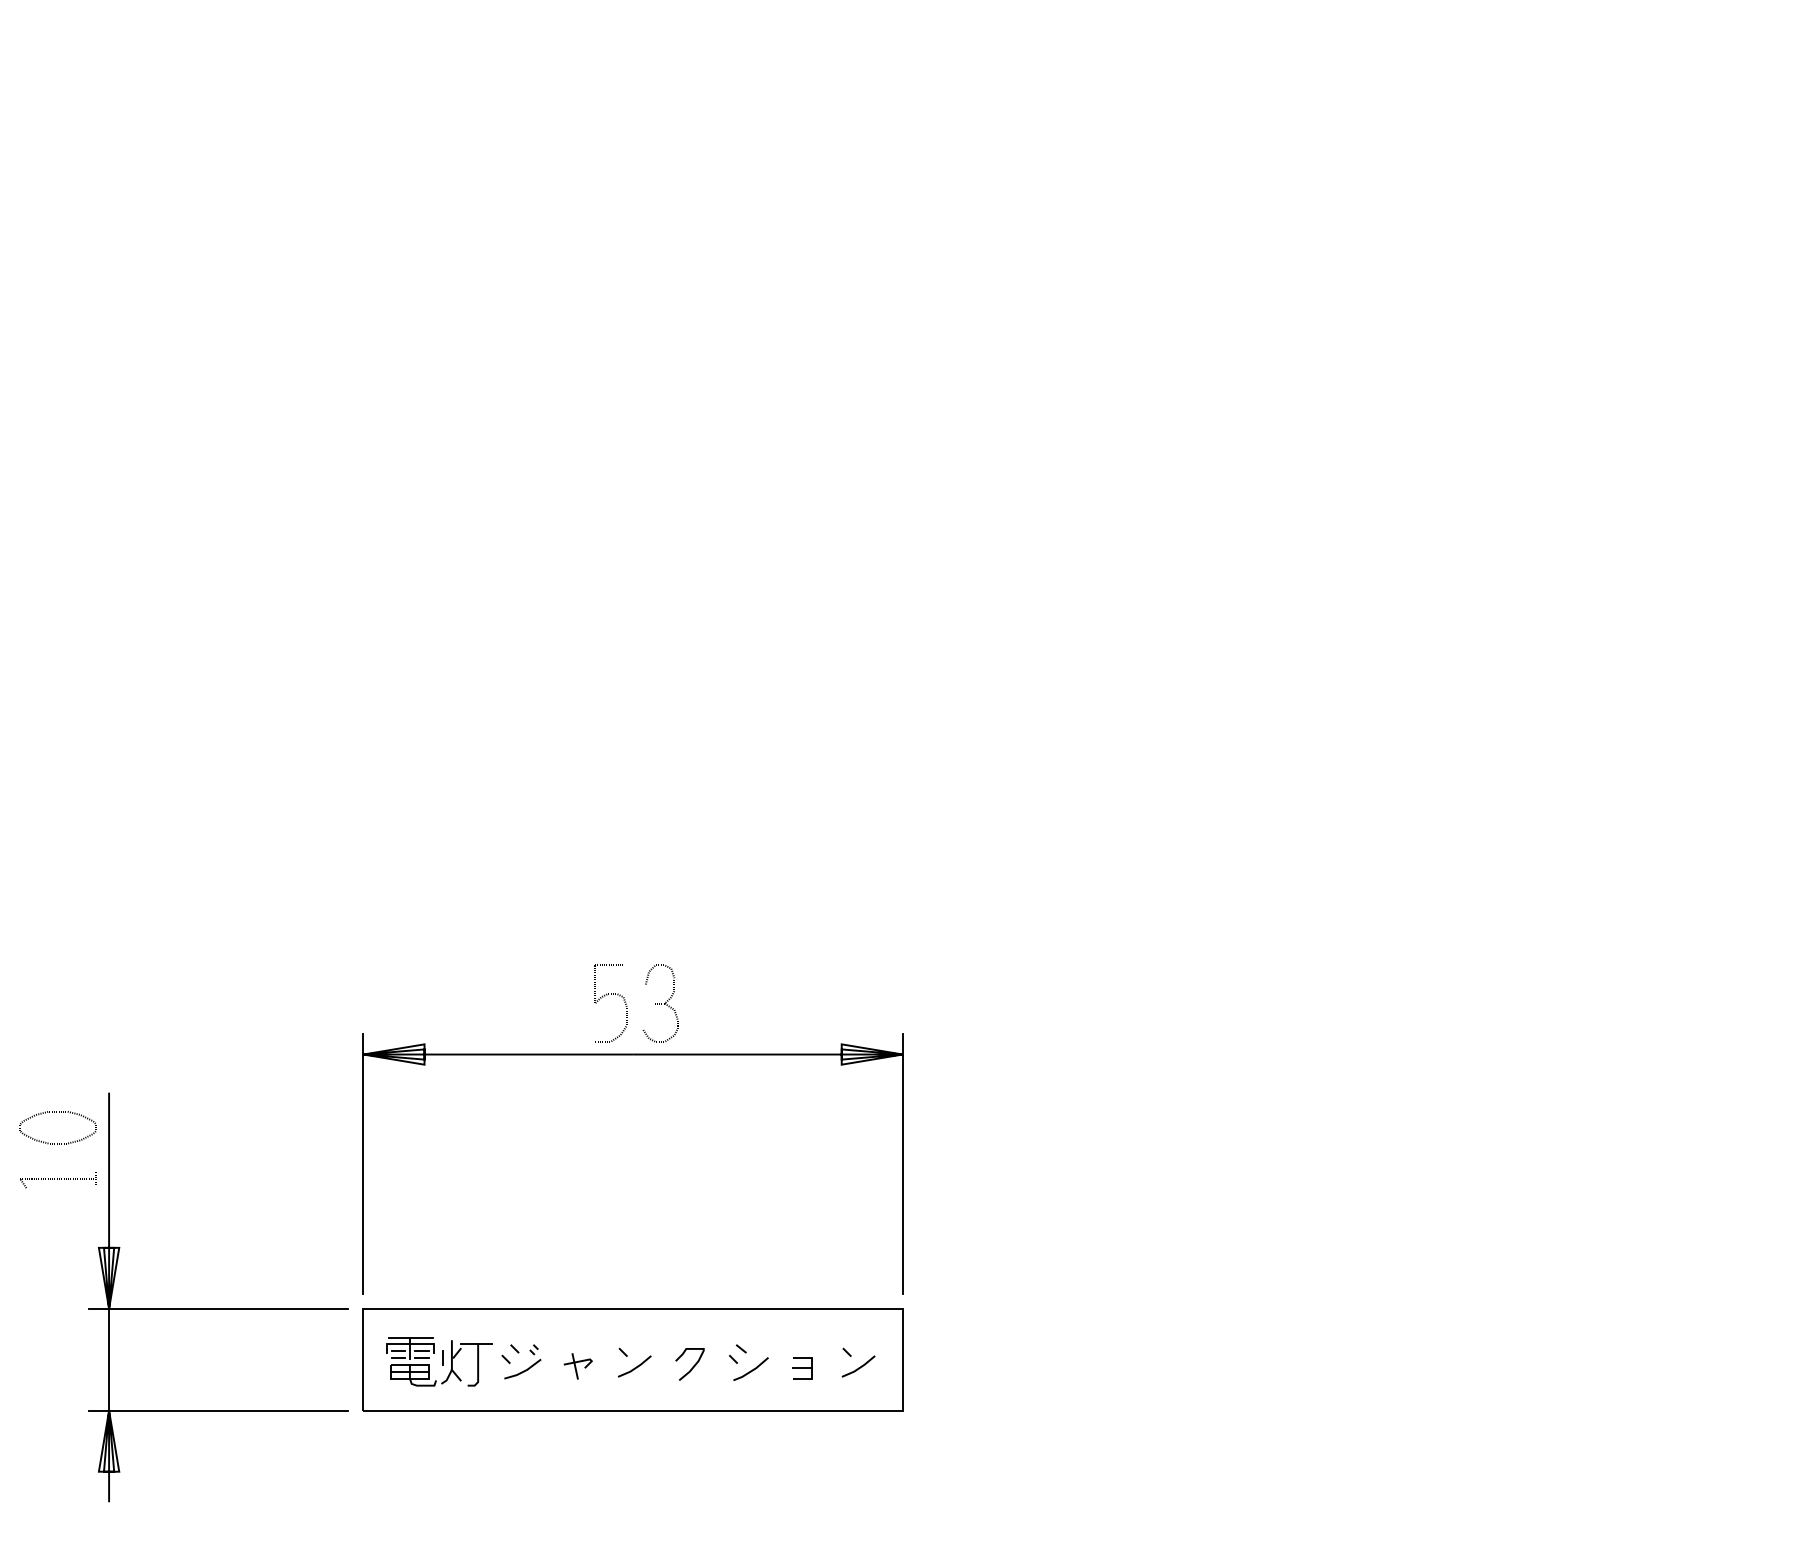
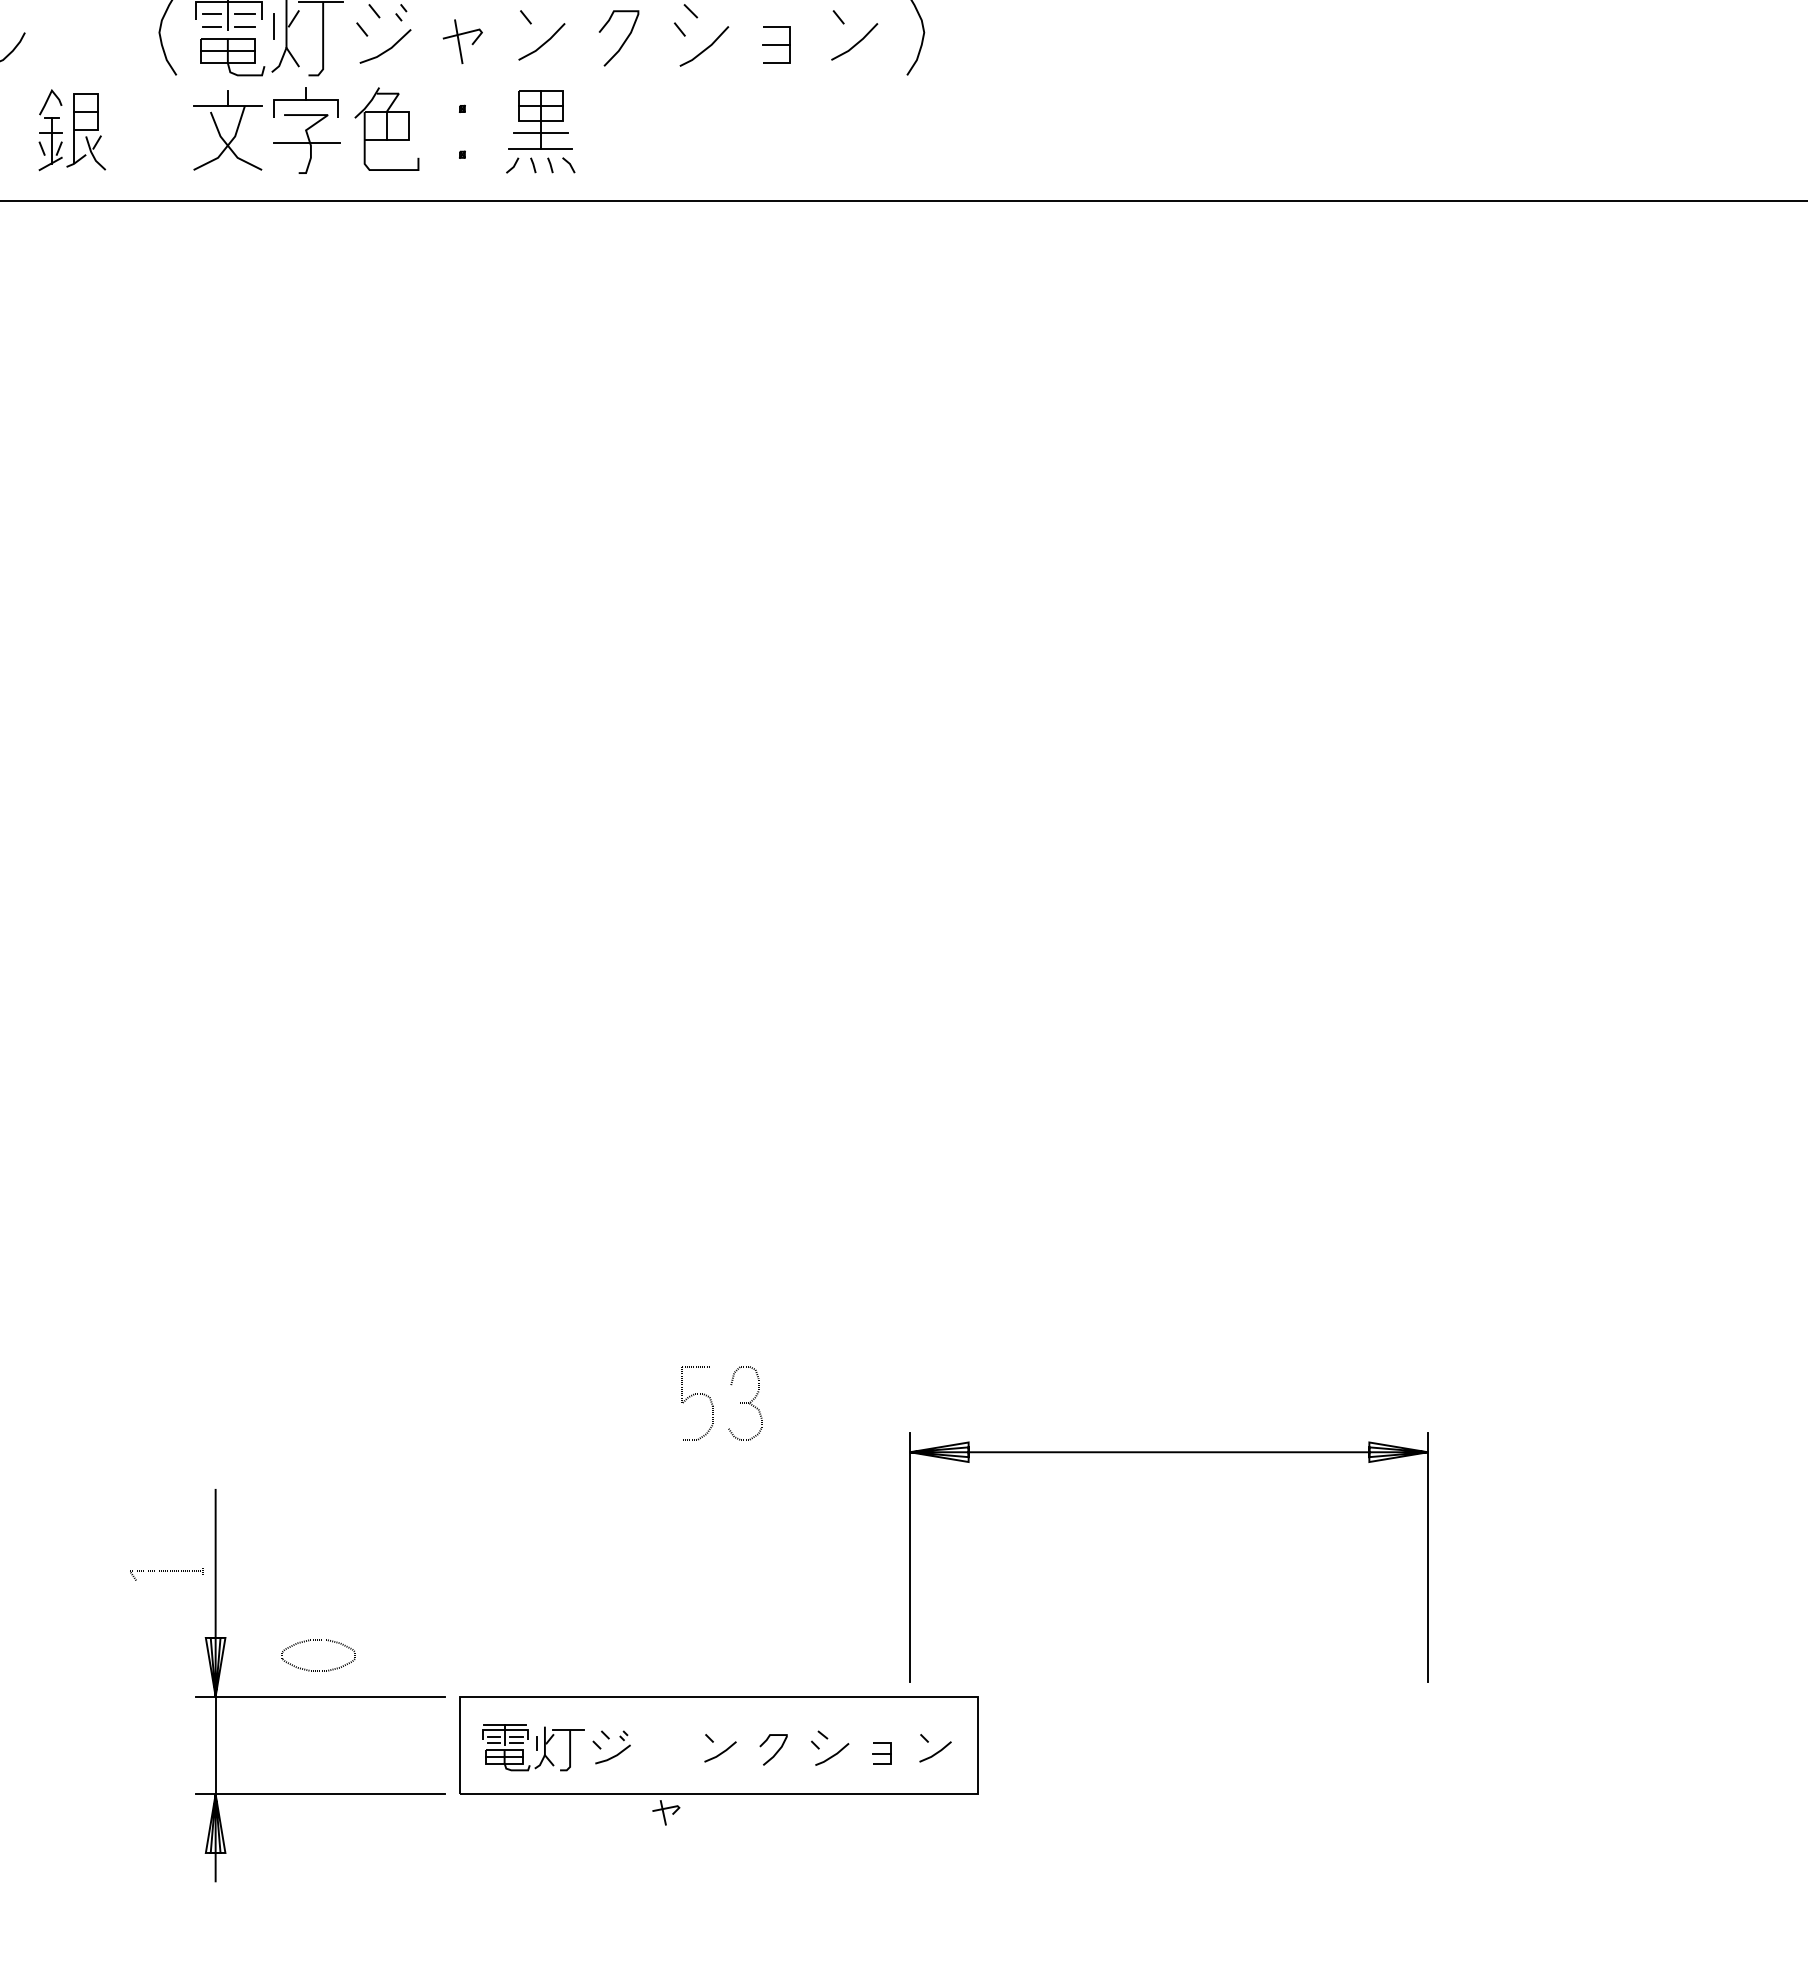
part: (632, 1055) -> (1168, 1453), moved
part: (56, 1112) -> (317, 1640), moved
part: (578, 1366) -> (666, 1812), moved

